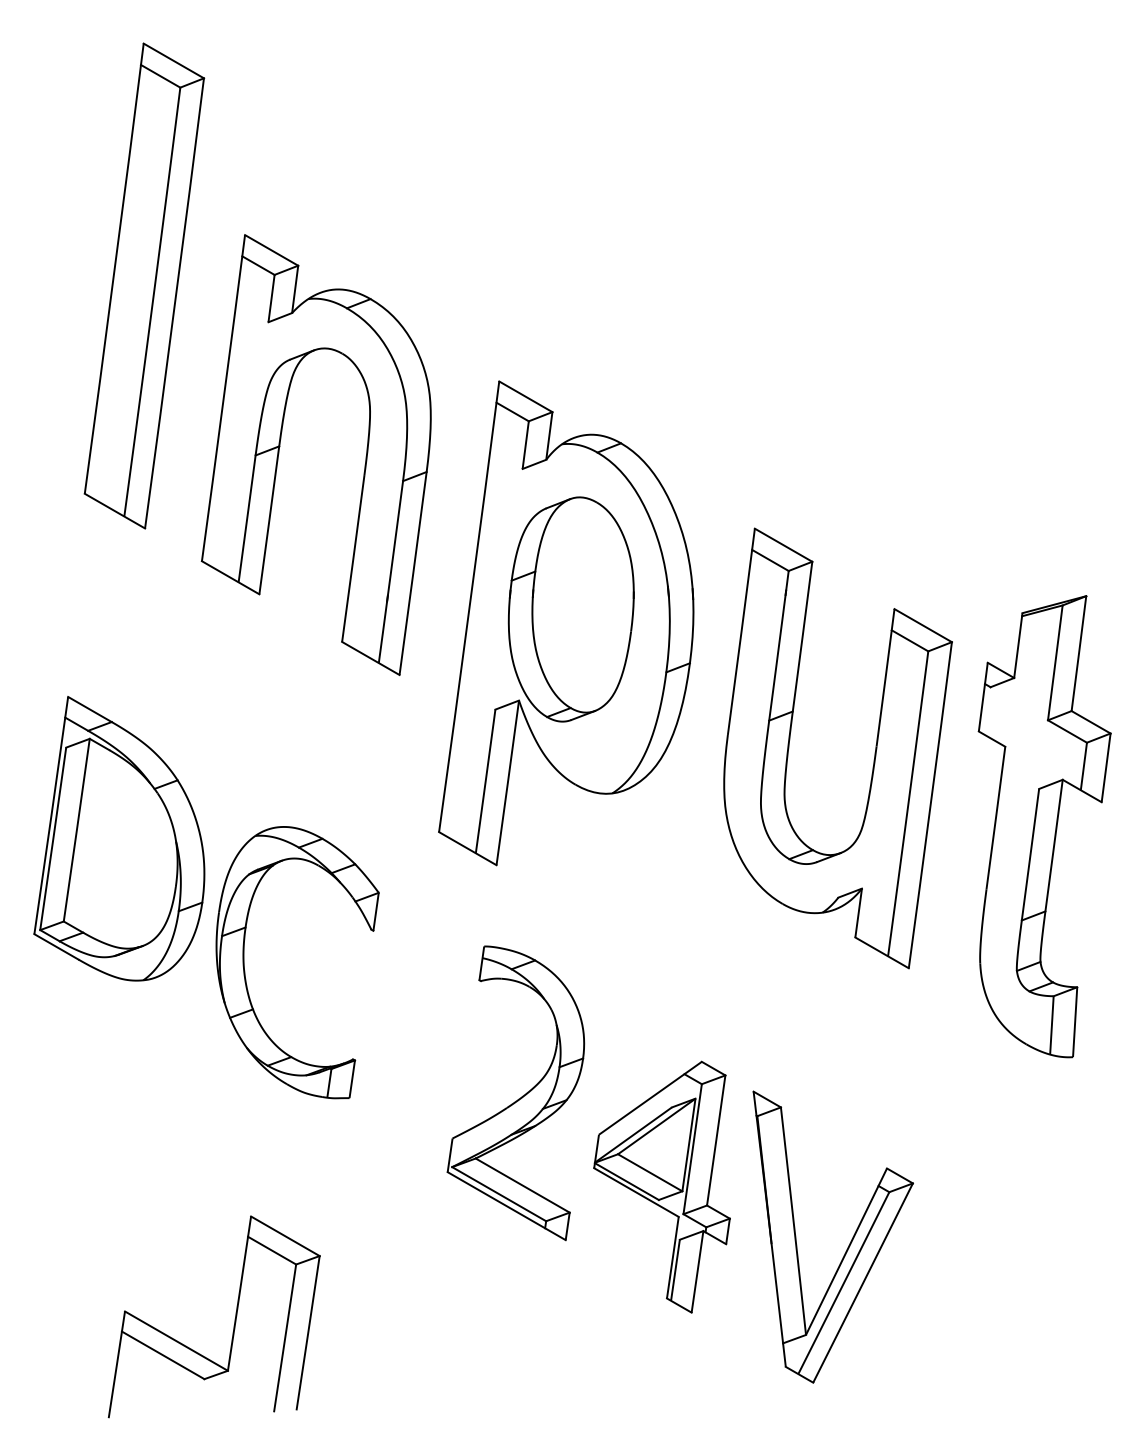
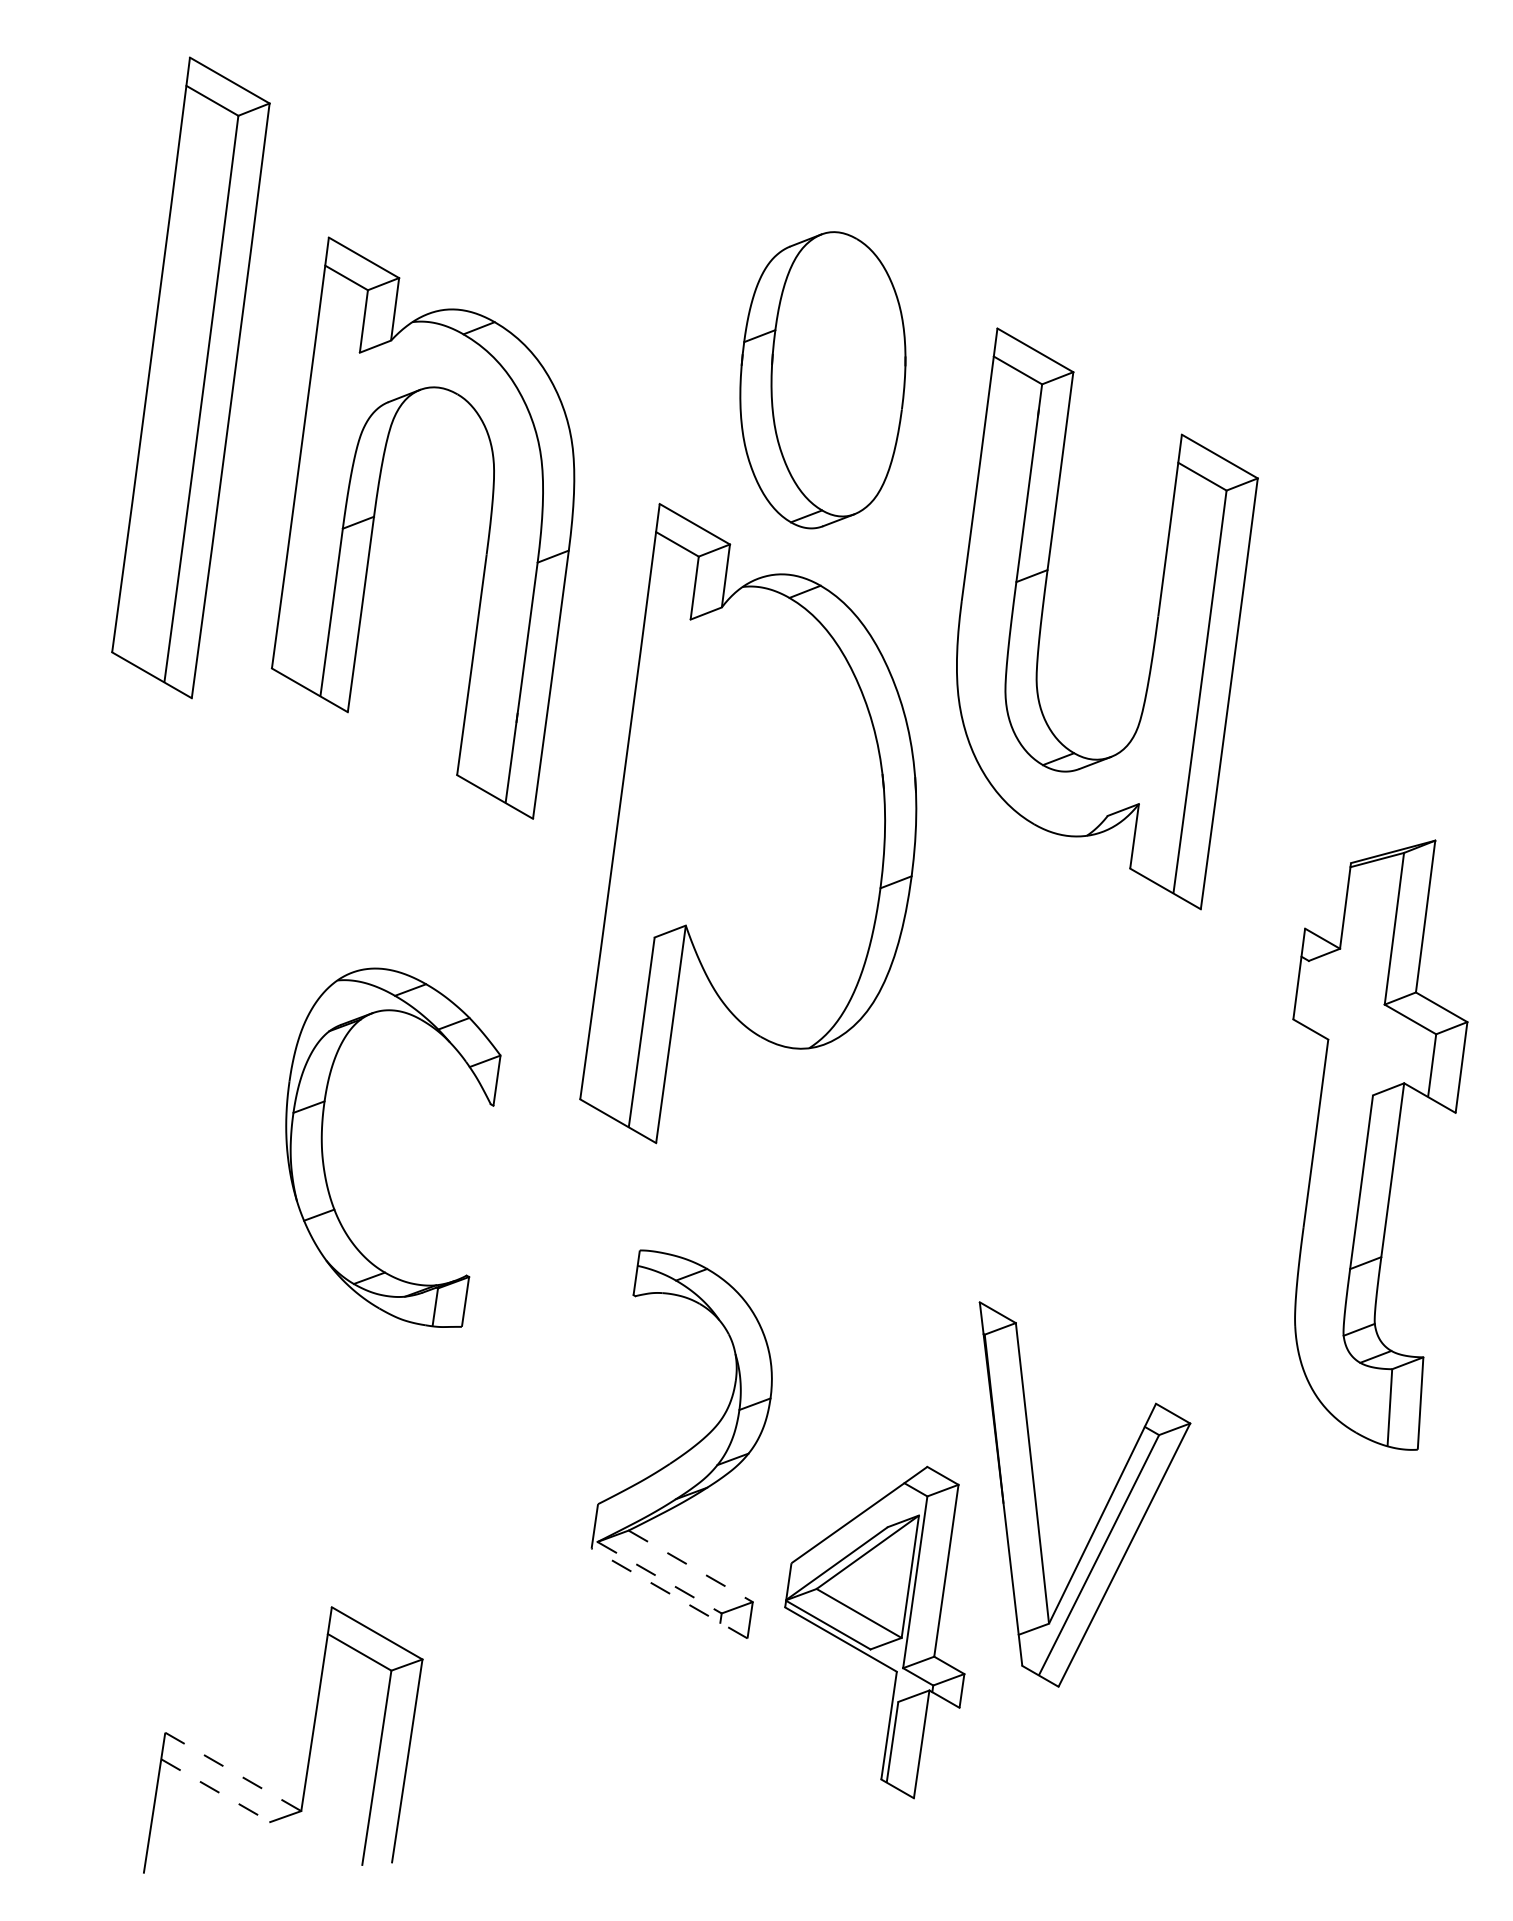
part: (279, 450) -> (374, 522), moved
part: (570, 609) -> (822, 380), moved
part: (874, 755) -> (1155, 627), moved
part: (1044, 826) -> (1380, 1144), moved
part: (119, 838) -> (157, 1107), removed
part: (244, 966) -> (323, 1152), moved
line: (522, 1185) -> (690, 1566), solid -> dashed
part: (661, 1187) -> (874, 1632), moved
line: (499, 1194) -> (659, 1577), solid -> dashed
line: (506, 1206) -> (669, 1593), solid -> dashed
part: (848, 1245) -> (1105, 1505), moved
line: (176, 1341) -> (233, 1772), solid -> dashed
line: (163, 1355) -> (215, 1790), solid -> dashed

